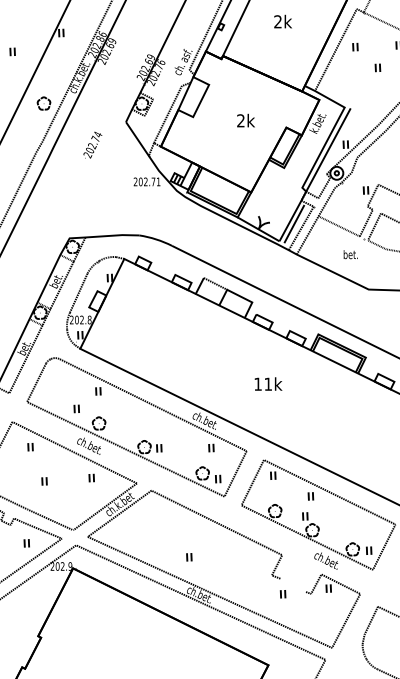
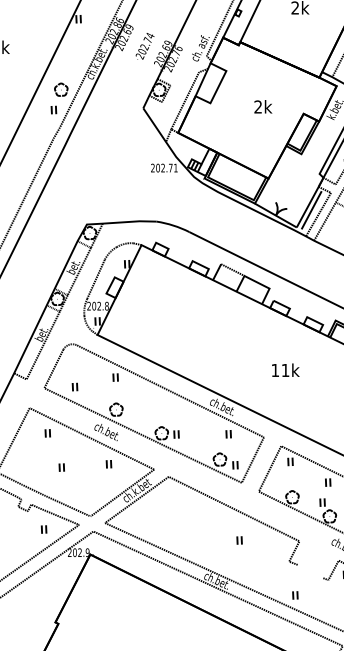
part: (12, 51) -> (53, 109), moved
text: (92, 144) -> (144, 45), moved
part: (76, 408) -> (74, 386), moved
part: (189, 557) -> (239, 540), moved
part: (282, 594) -> (294, 595), moved

